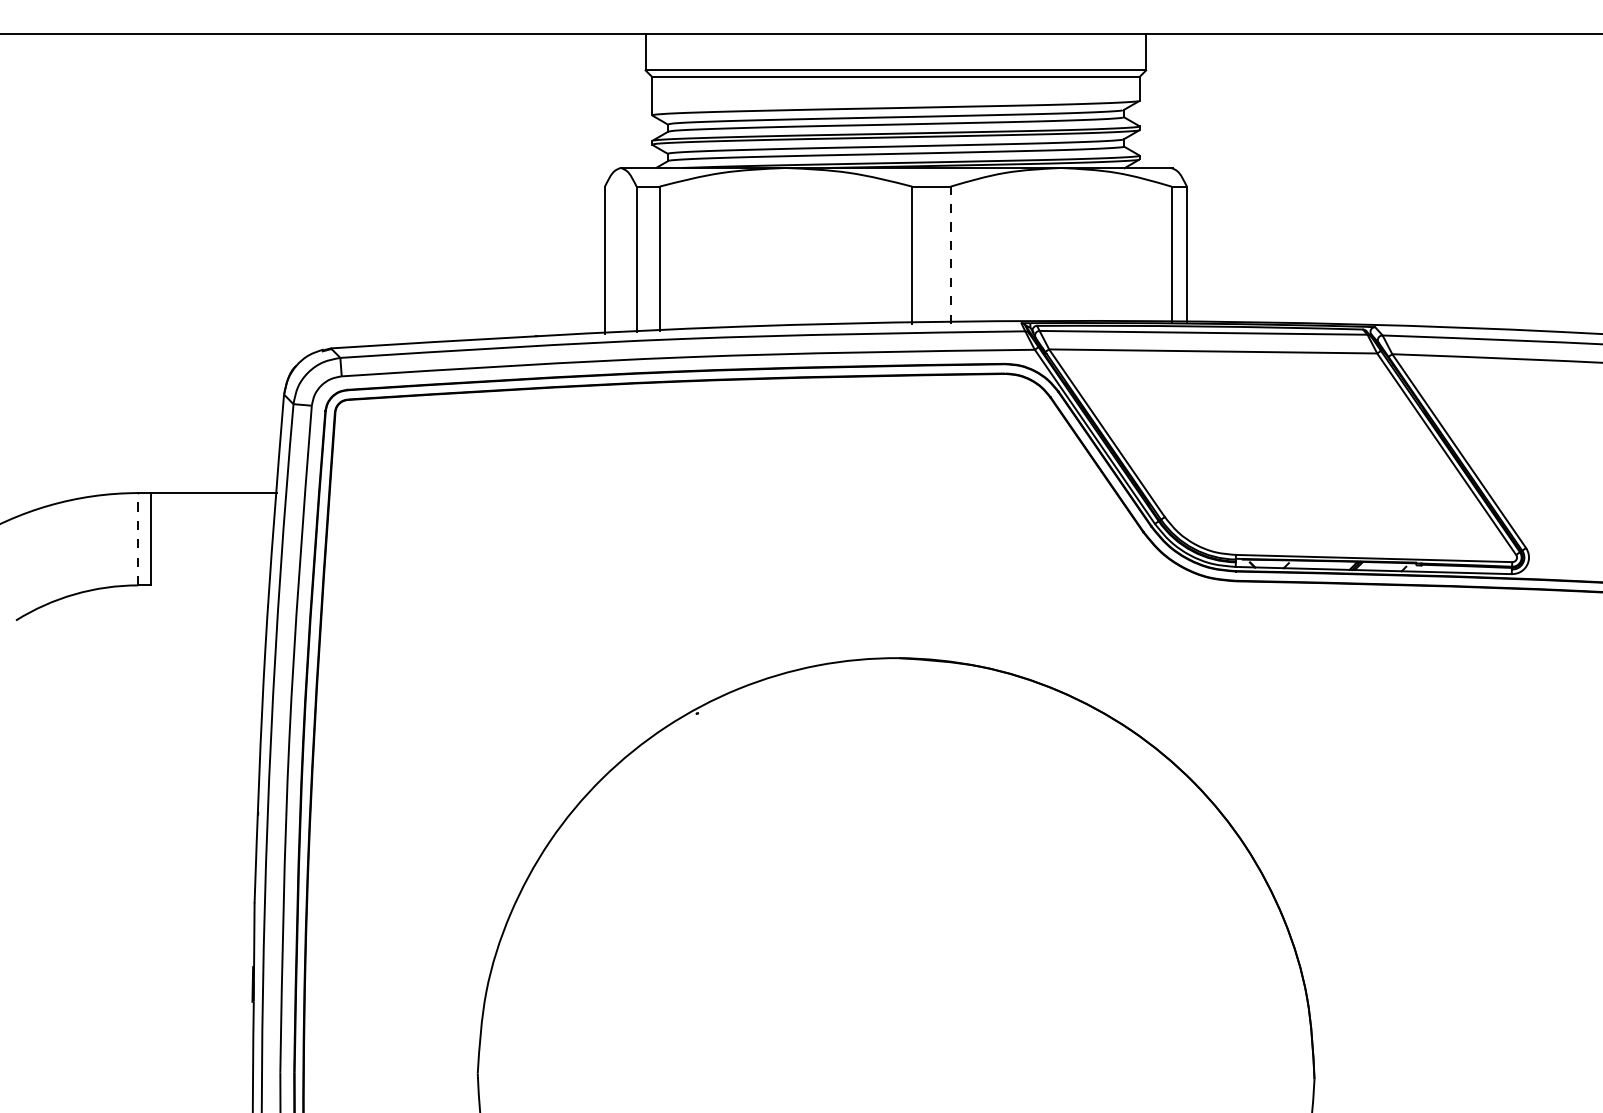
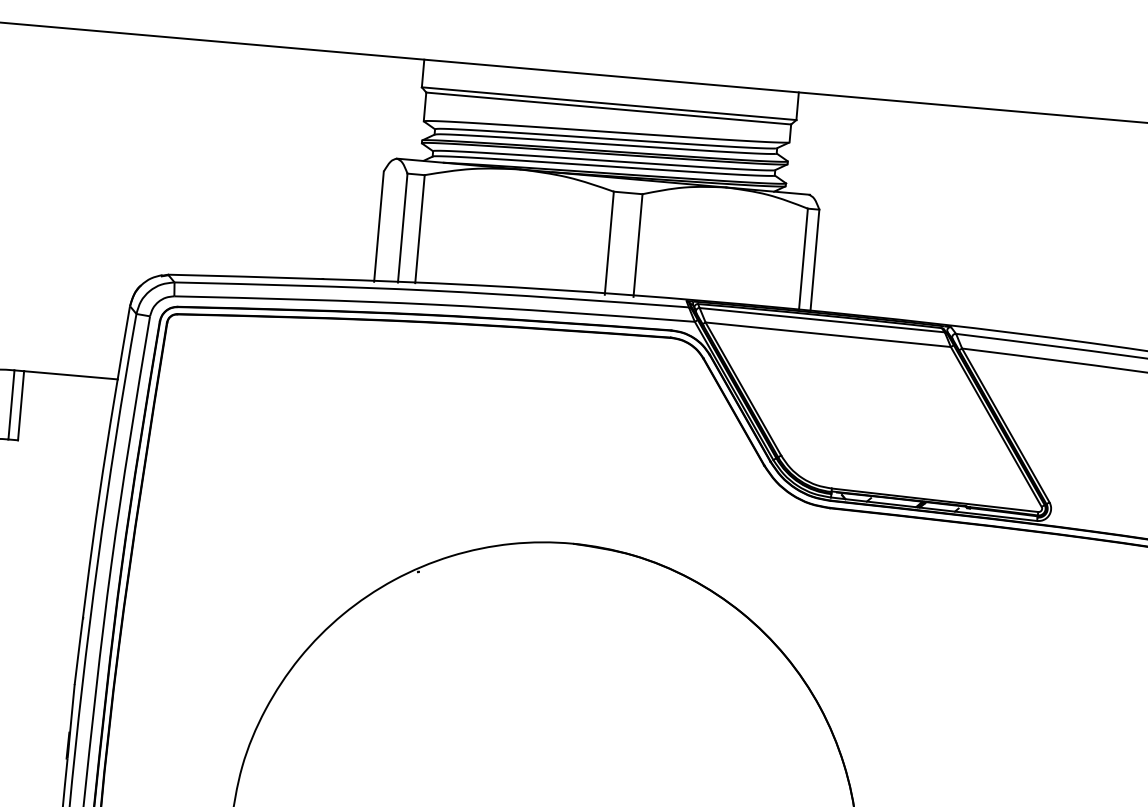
line: (950, 255) -> (637, 245), dashed -> solid
line: (138, 538) -> (11, 404), dashed -> solid

